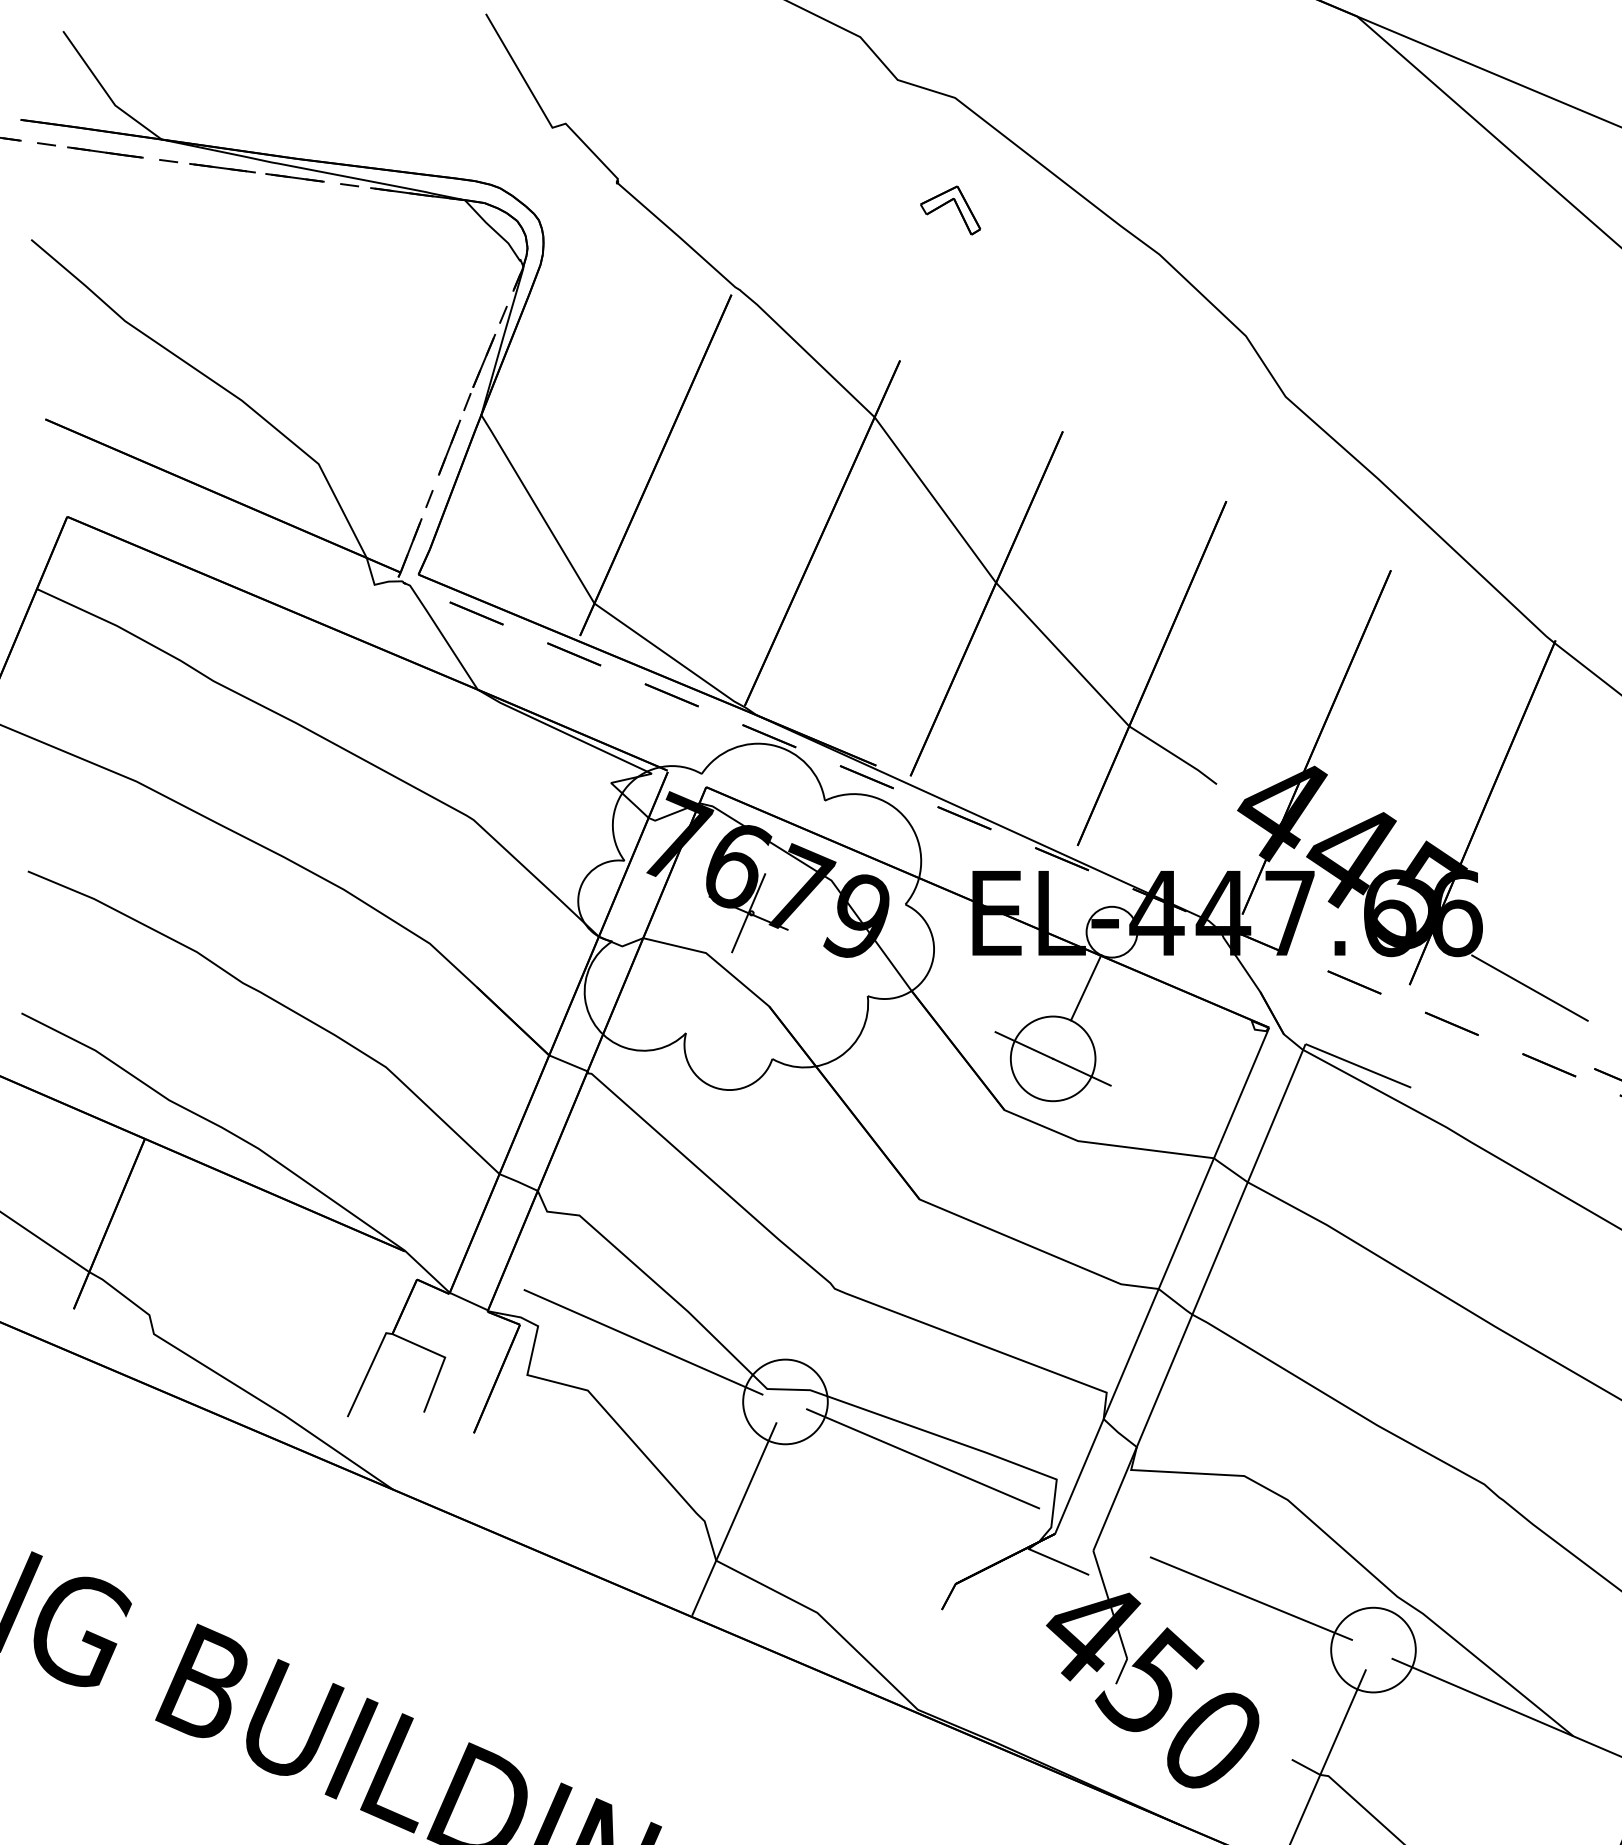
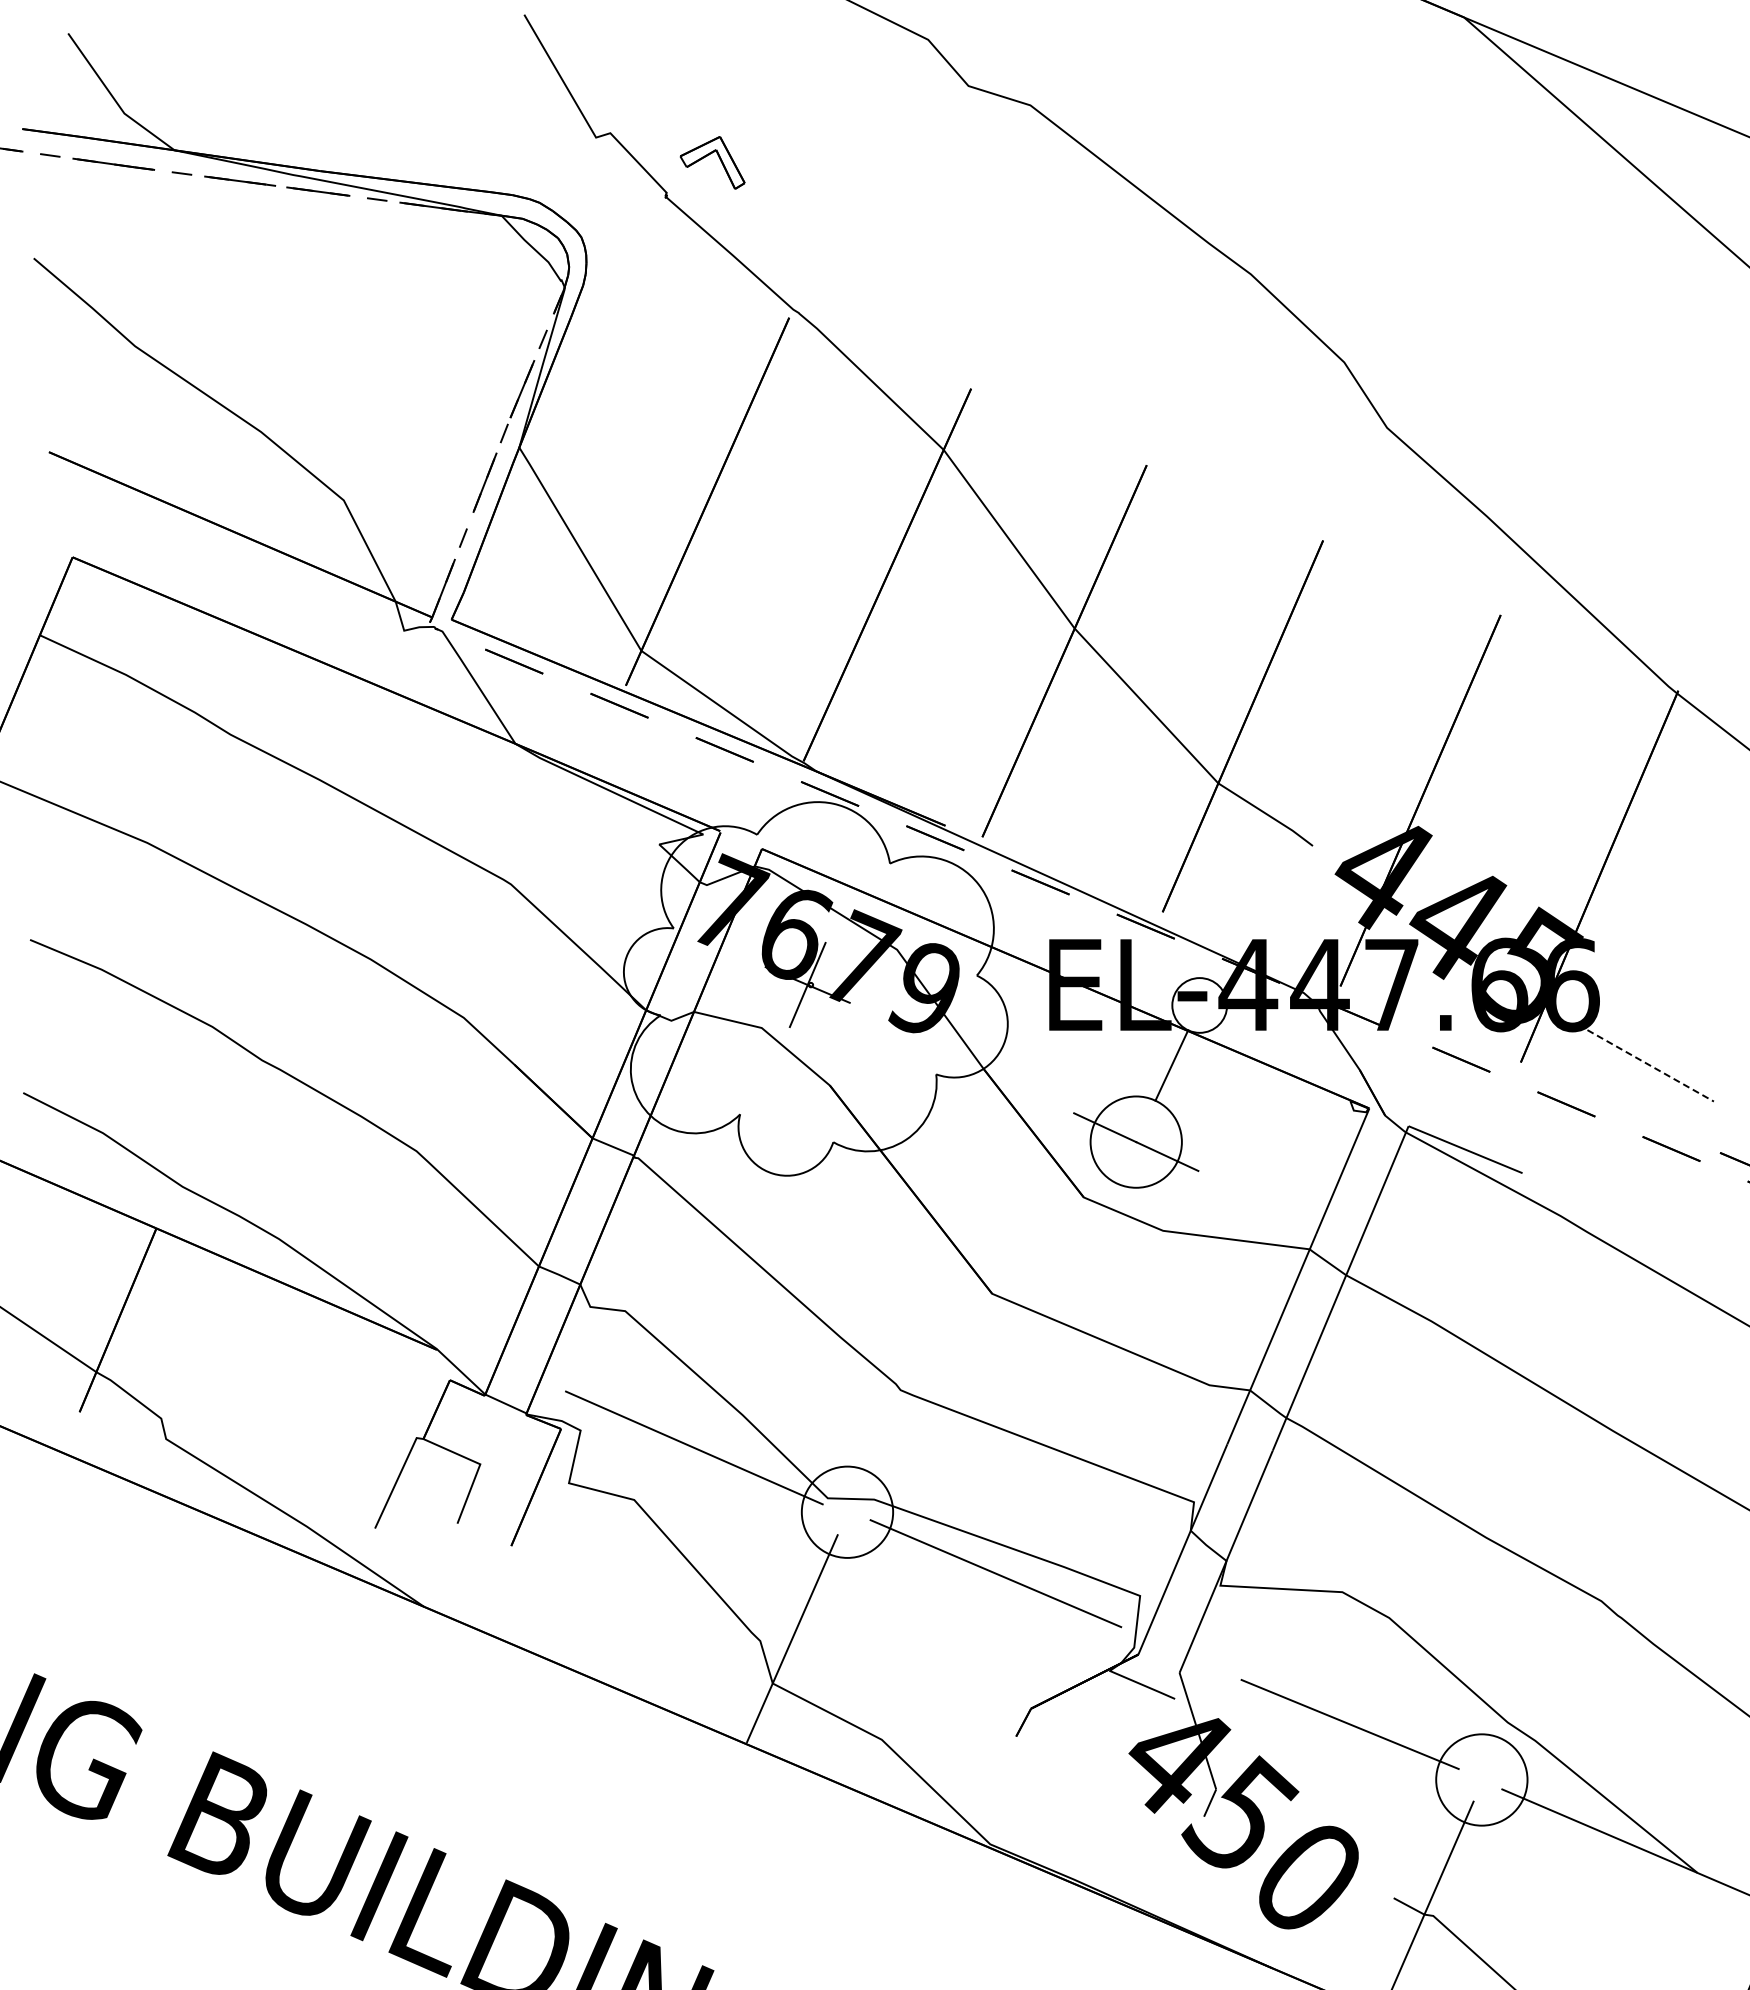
part: (947, 203) -> (709, 155), moved
line: (1529, 987) -> (1650, 1065), solid -> dashed

